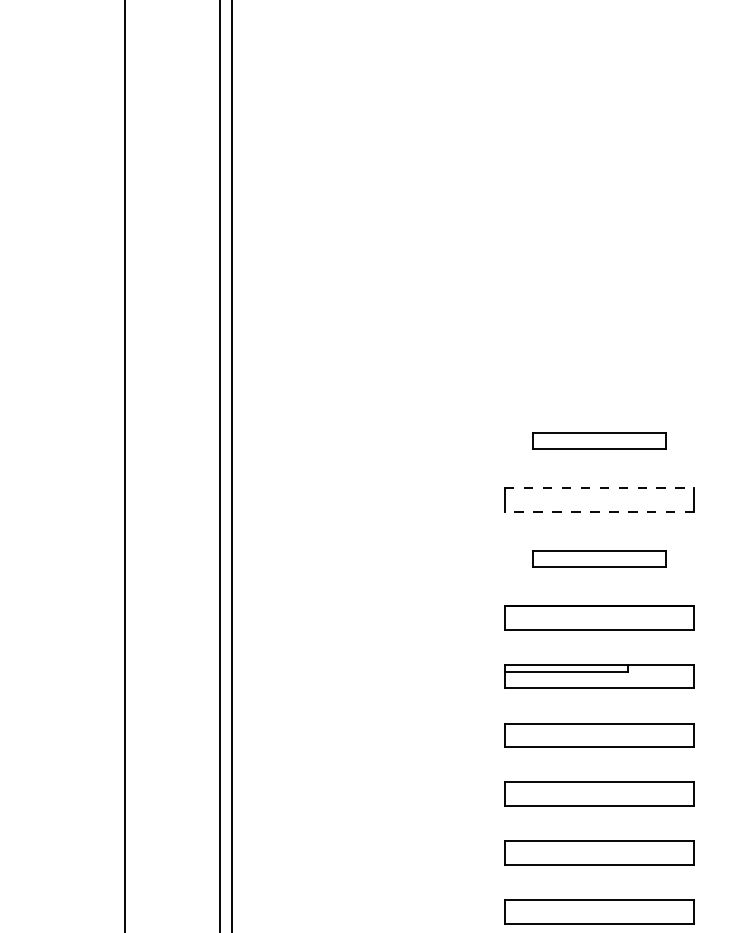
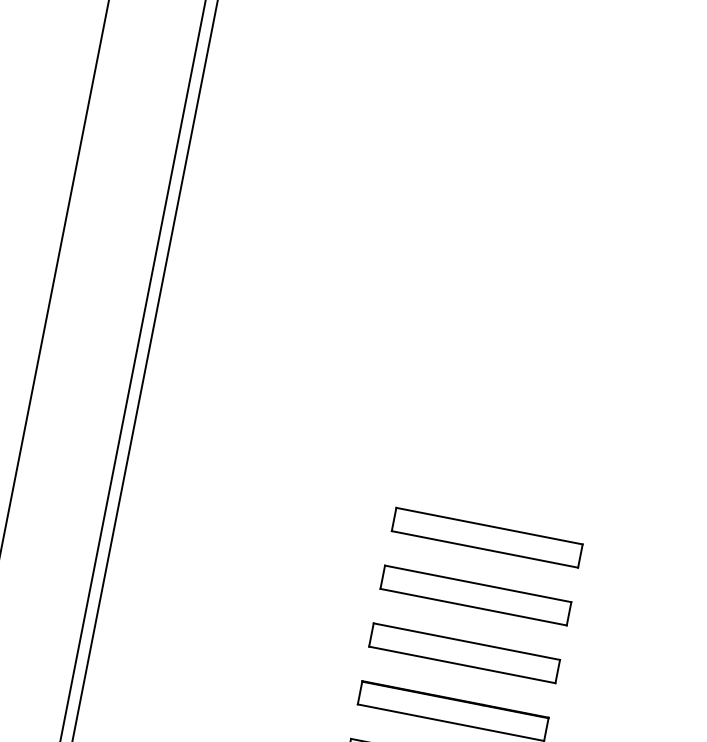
part: (599, 440) -> (487, 537), size x1.43
line: (599, 488) -> (478, 584), dashed -> solid
line: (599, 511) -> (473, 606), dashed -> solid
part: (599, 558) -> (464, 652), size x1.43

